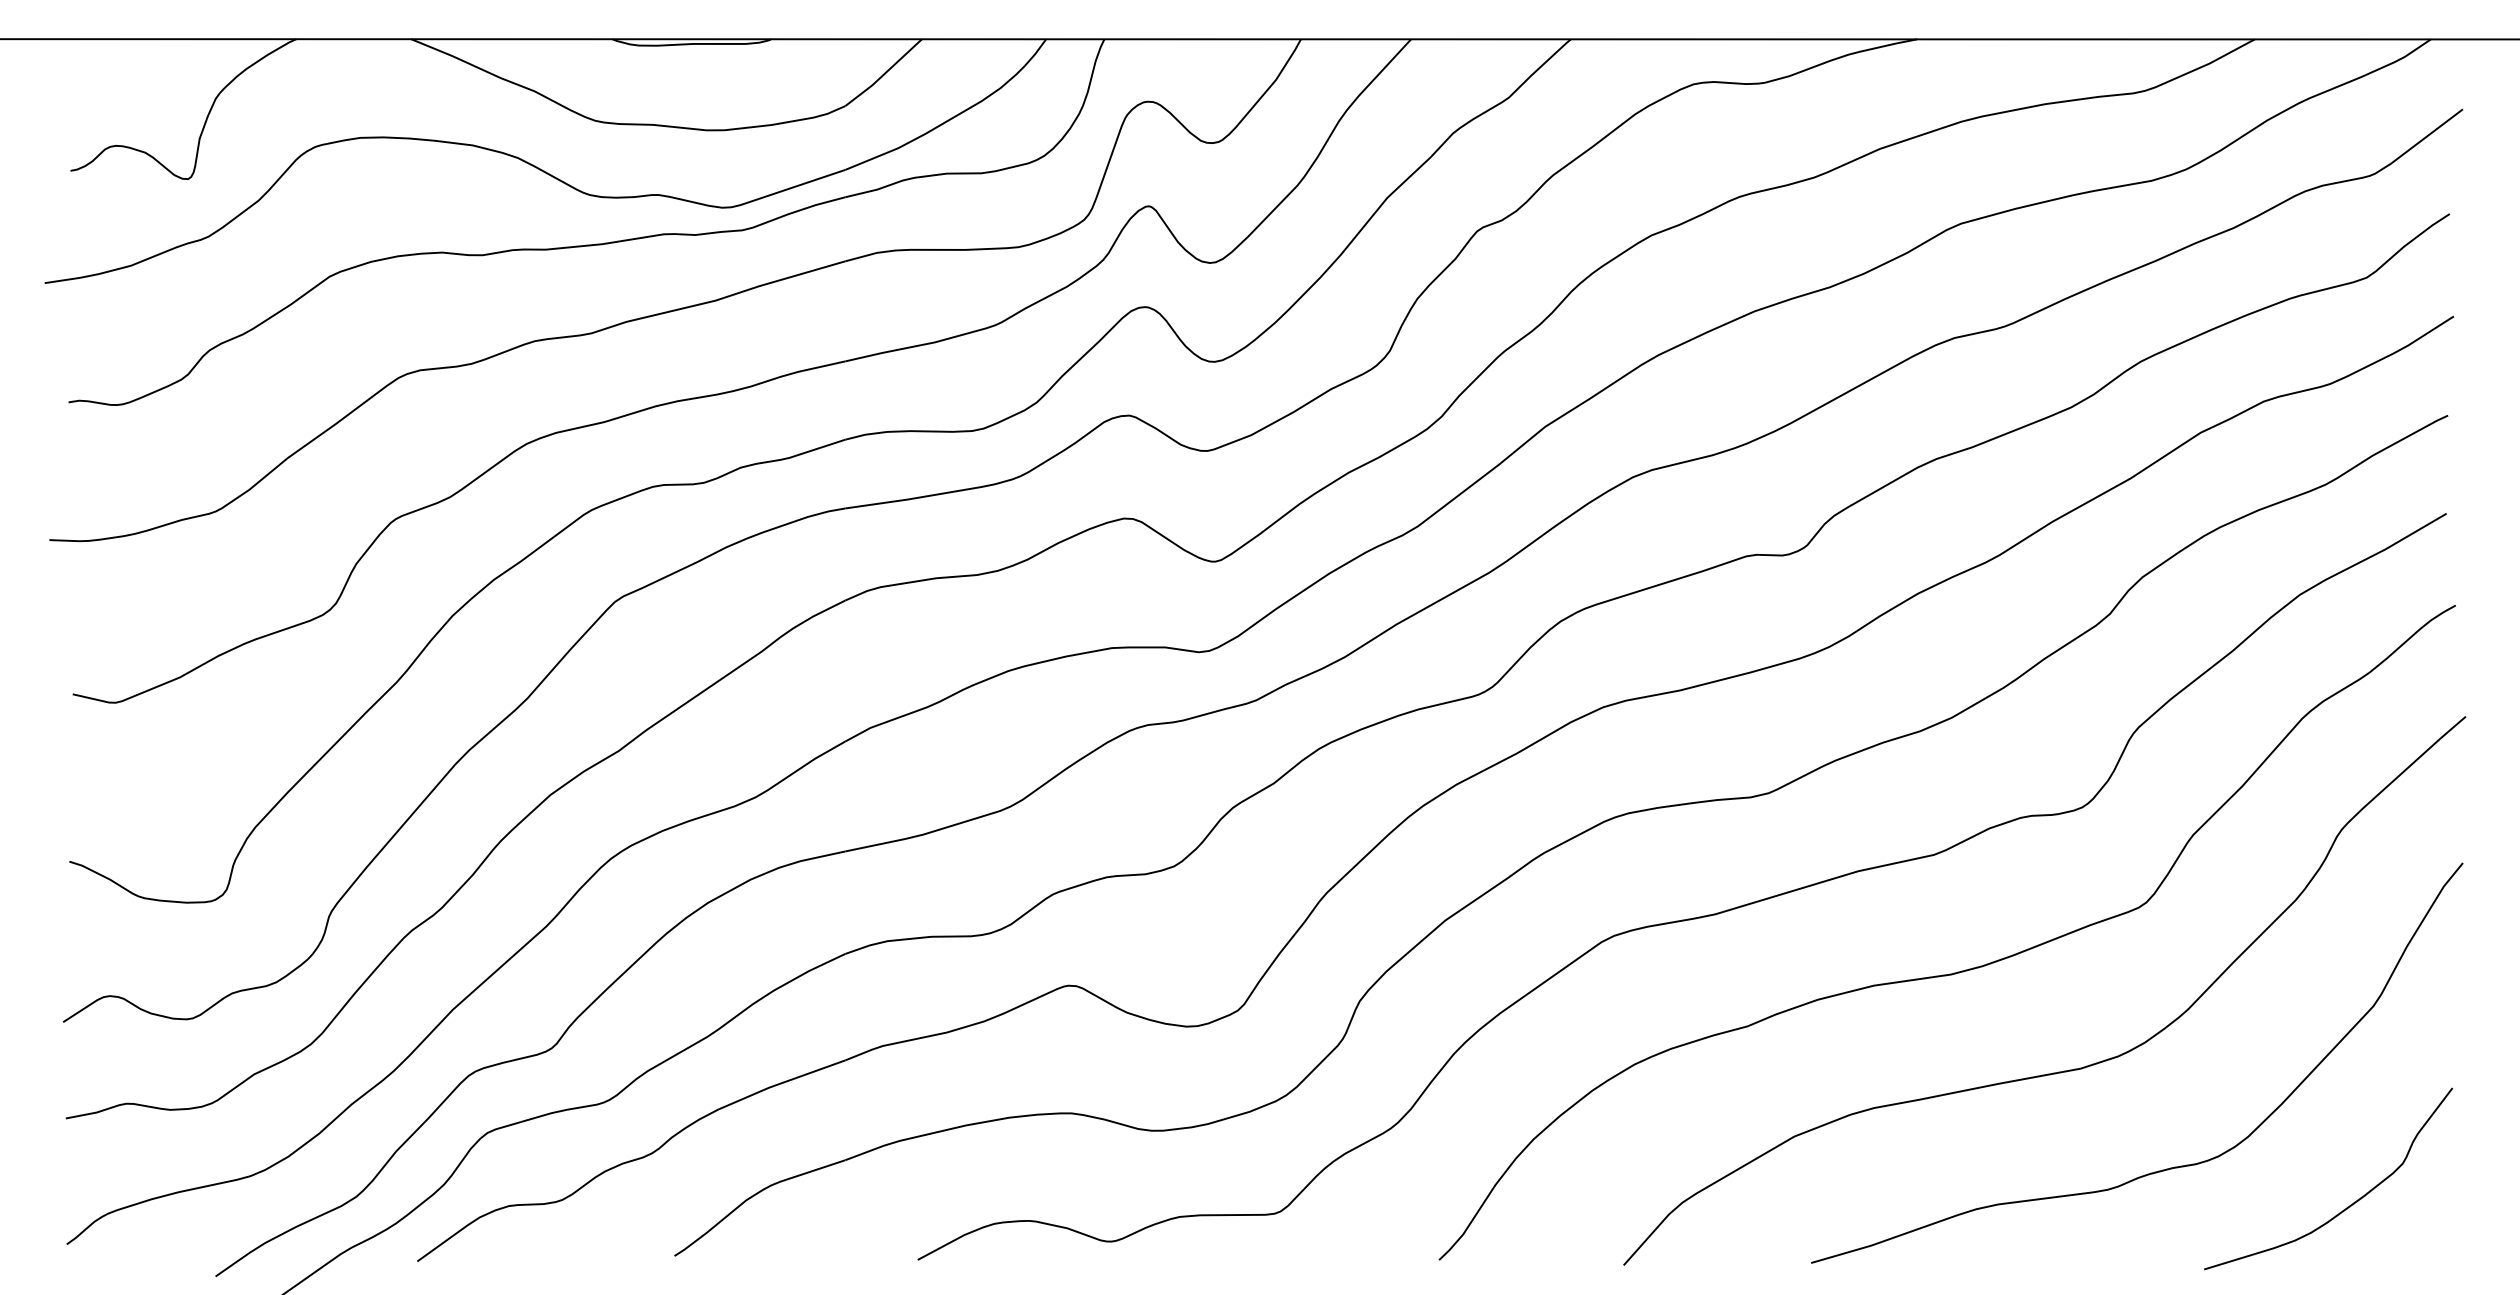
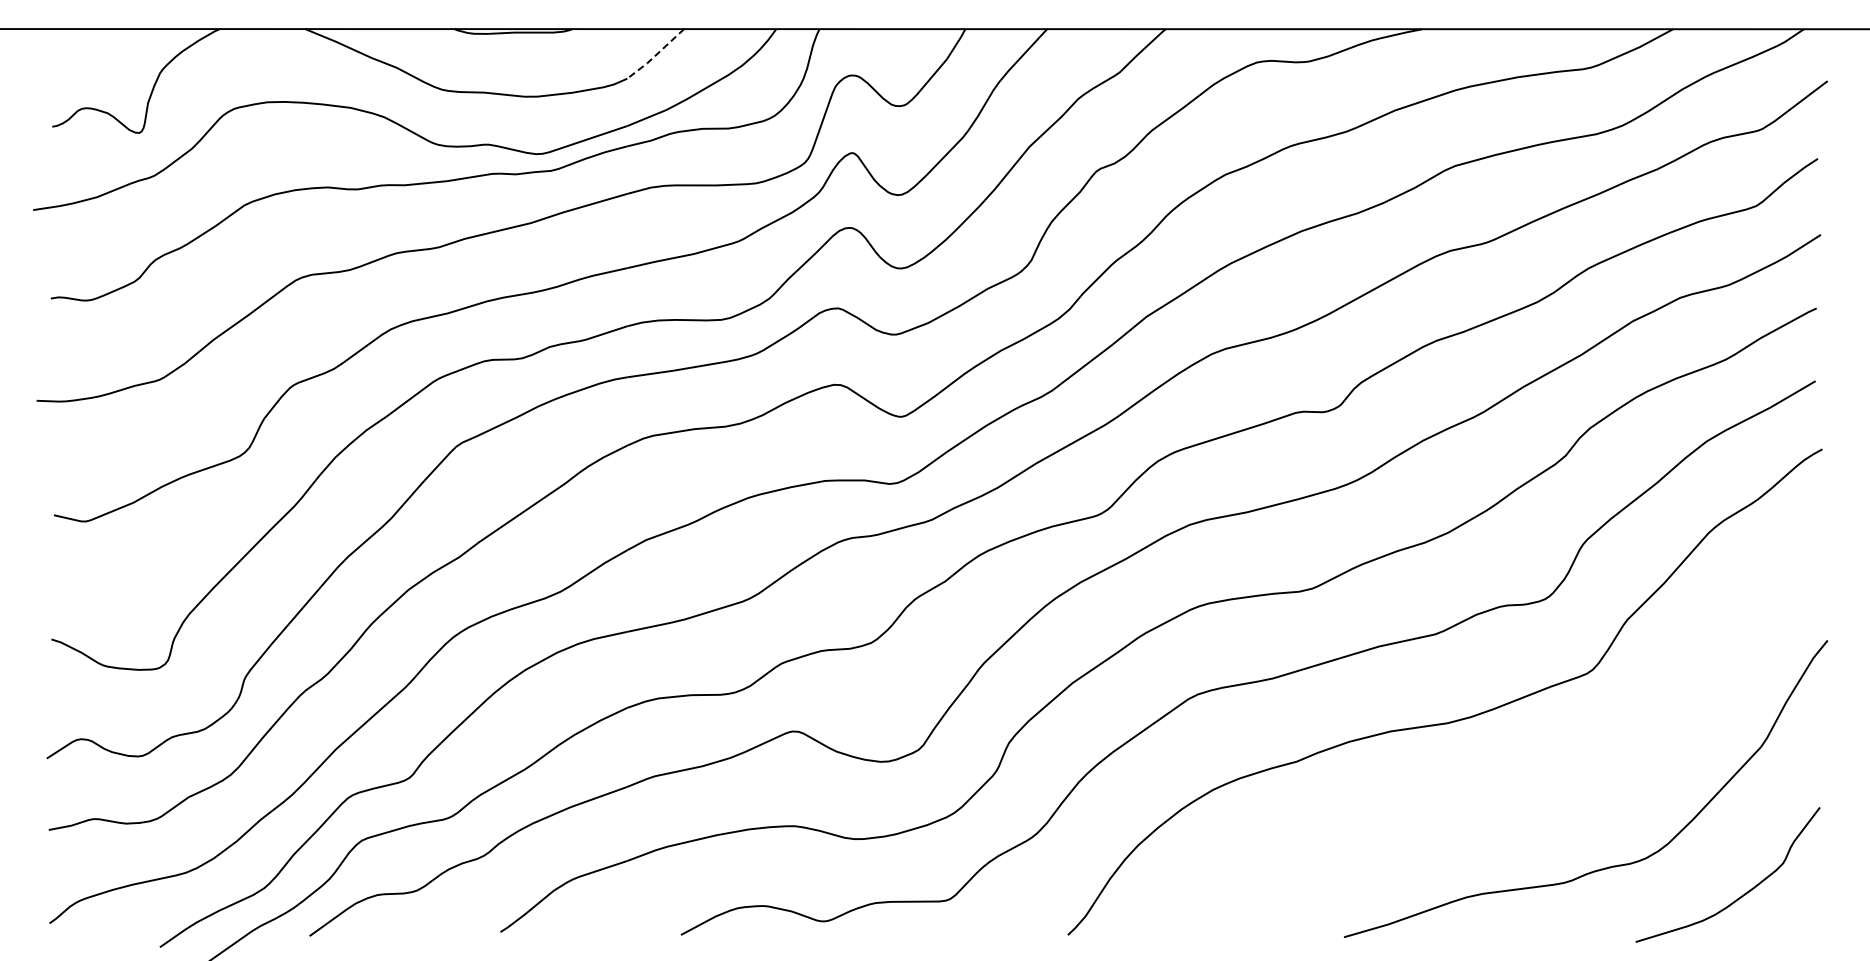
line: (884, 74) -> (656, 55), solid -> dashed
curve: (2061, 1070) -> (1529, 794), removed

